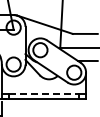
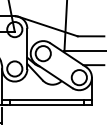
line: (43, 94) -> (46, 100), dashed -> solid

